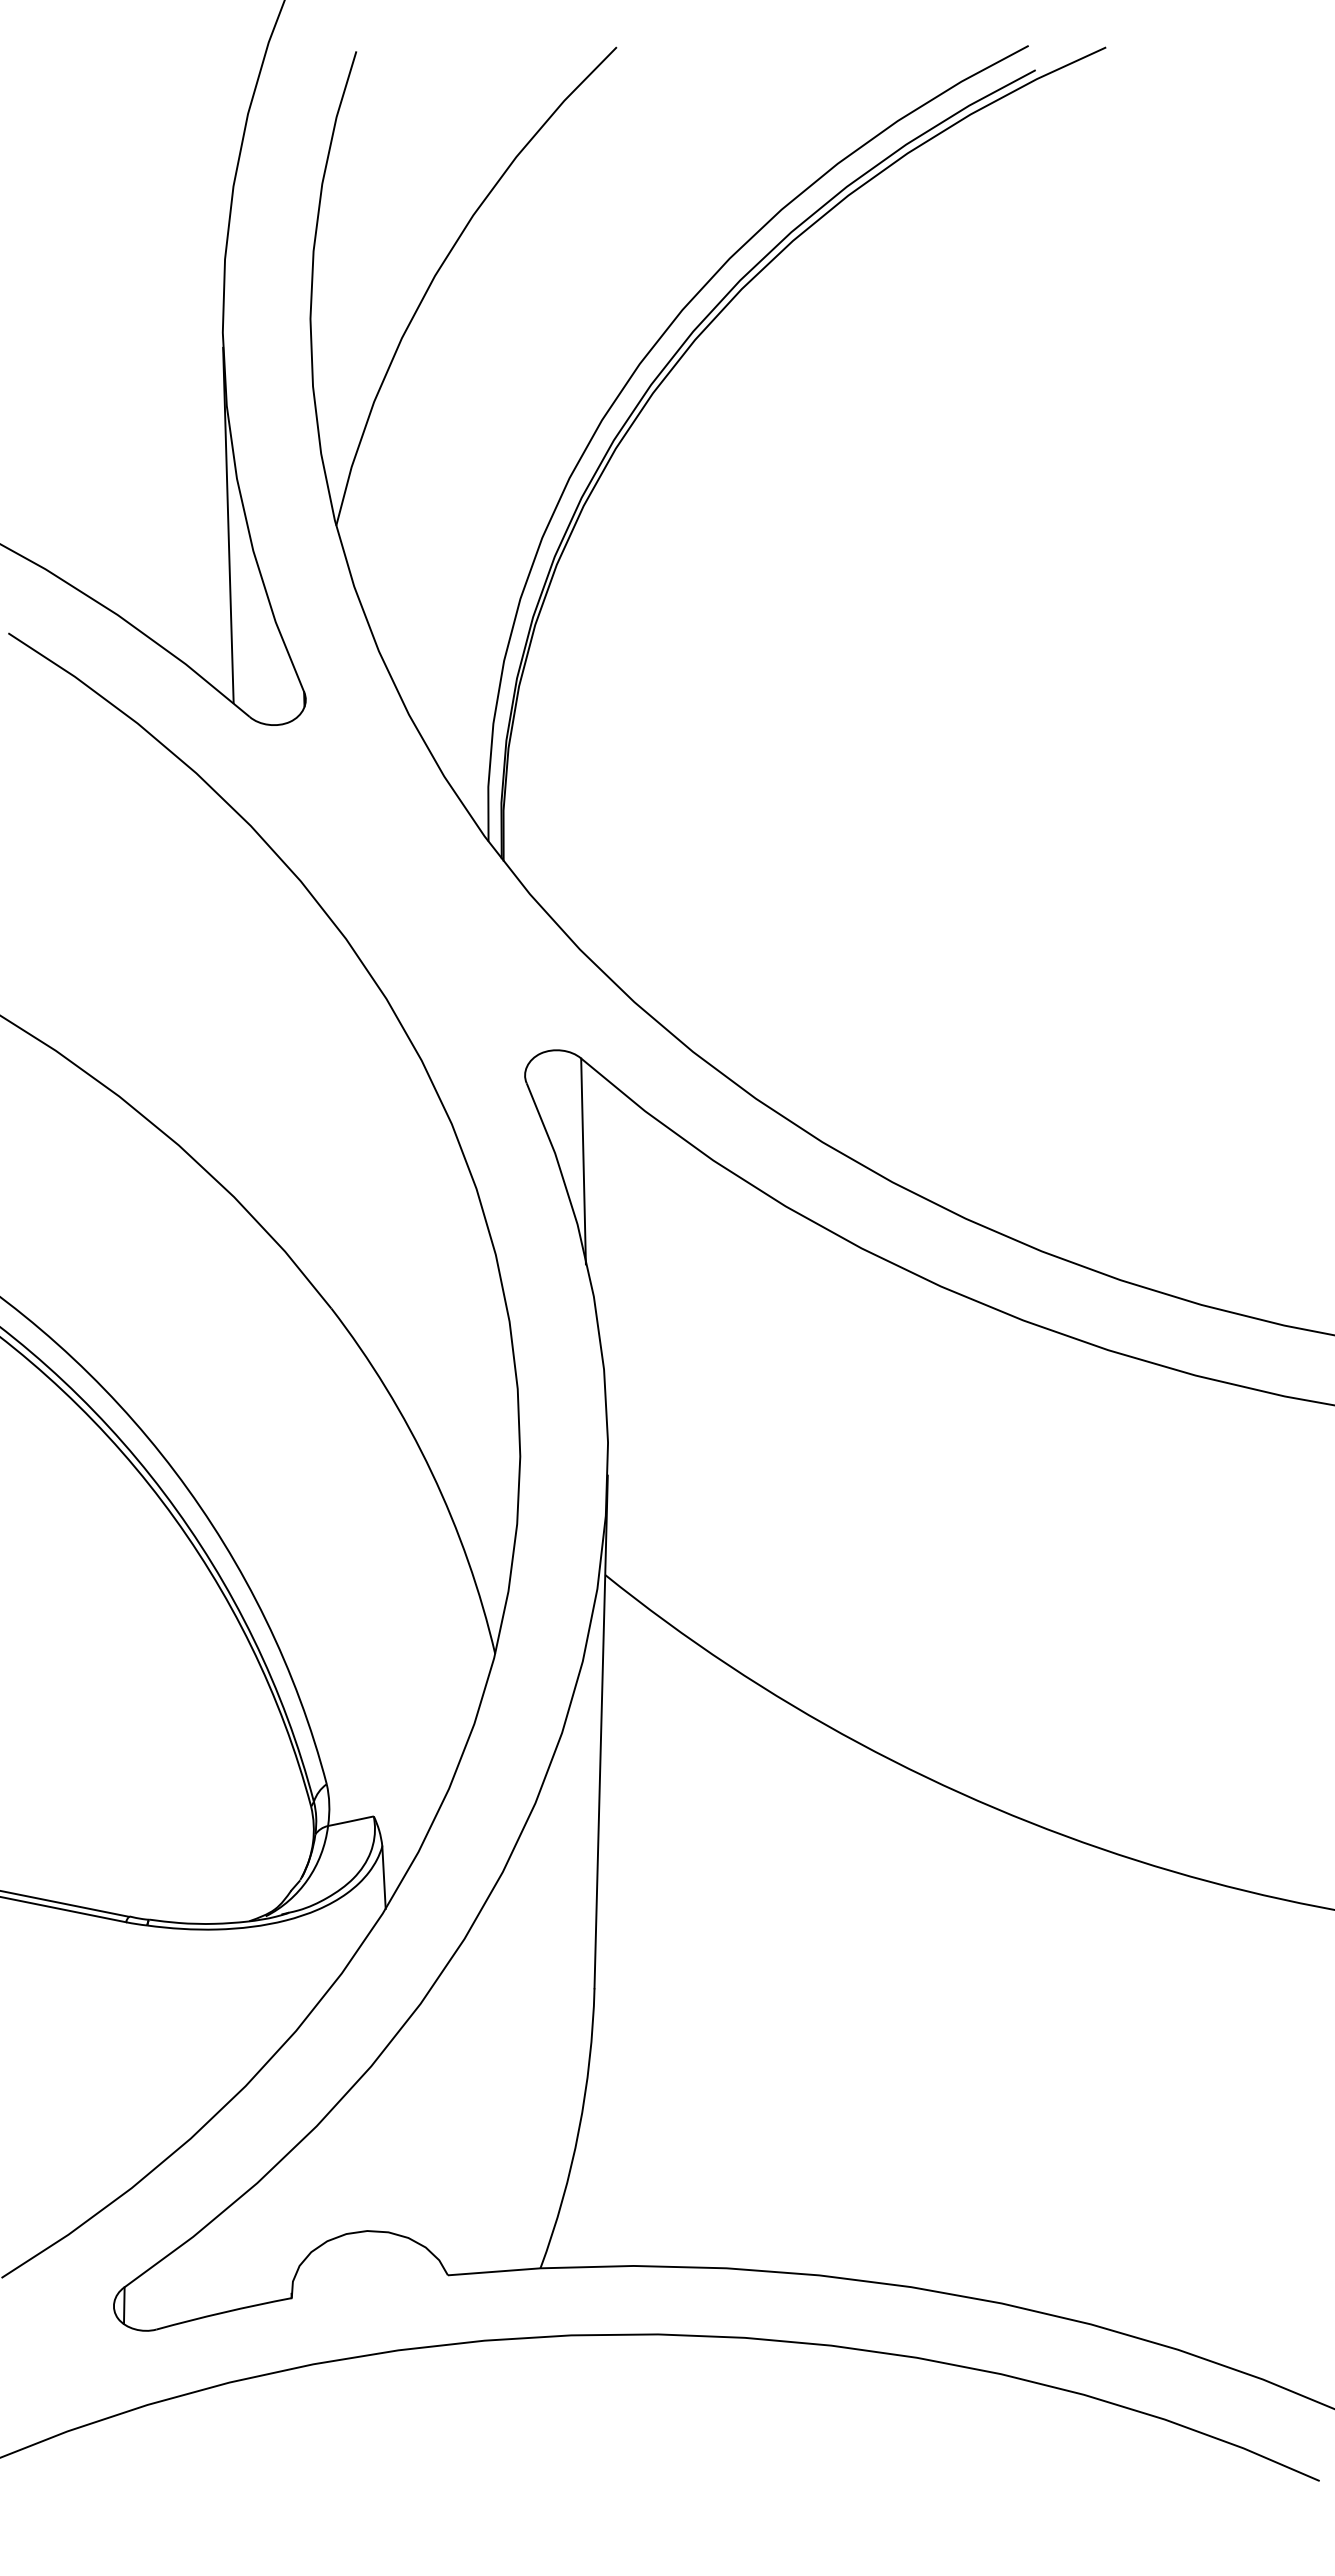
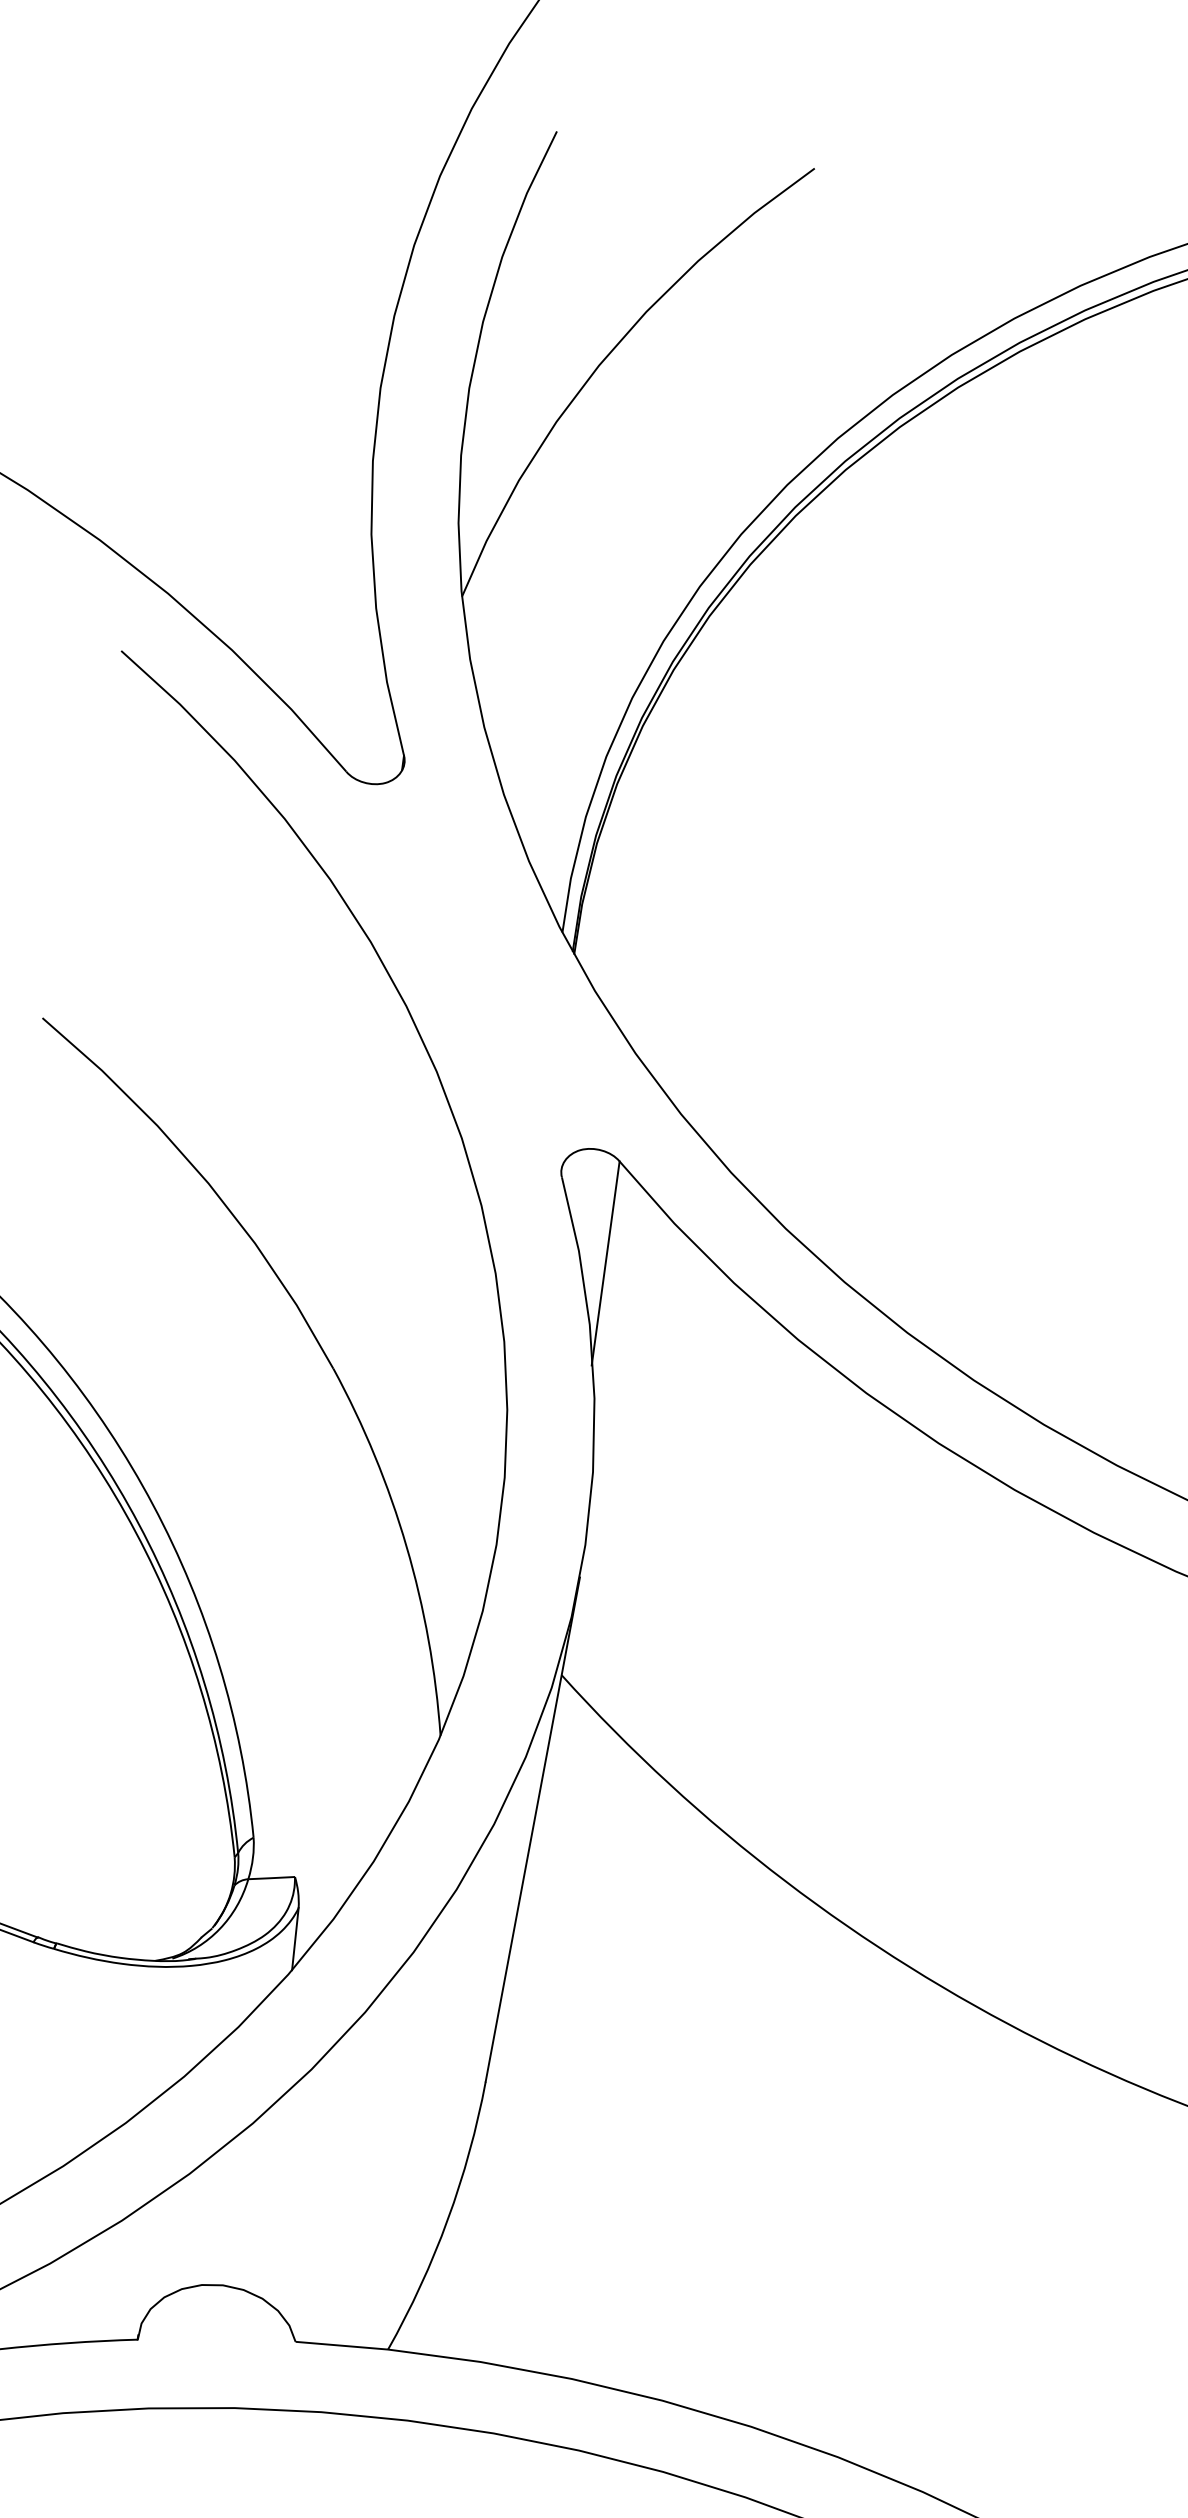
line: (228, 525) -> (355, 579), removed

